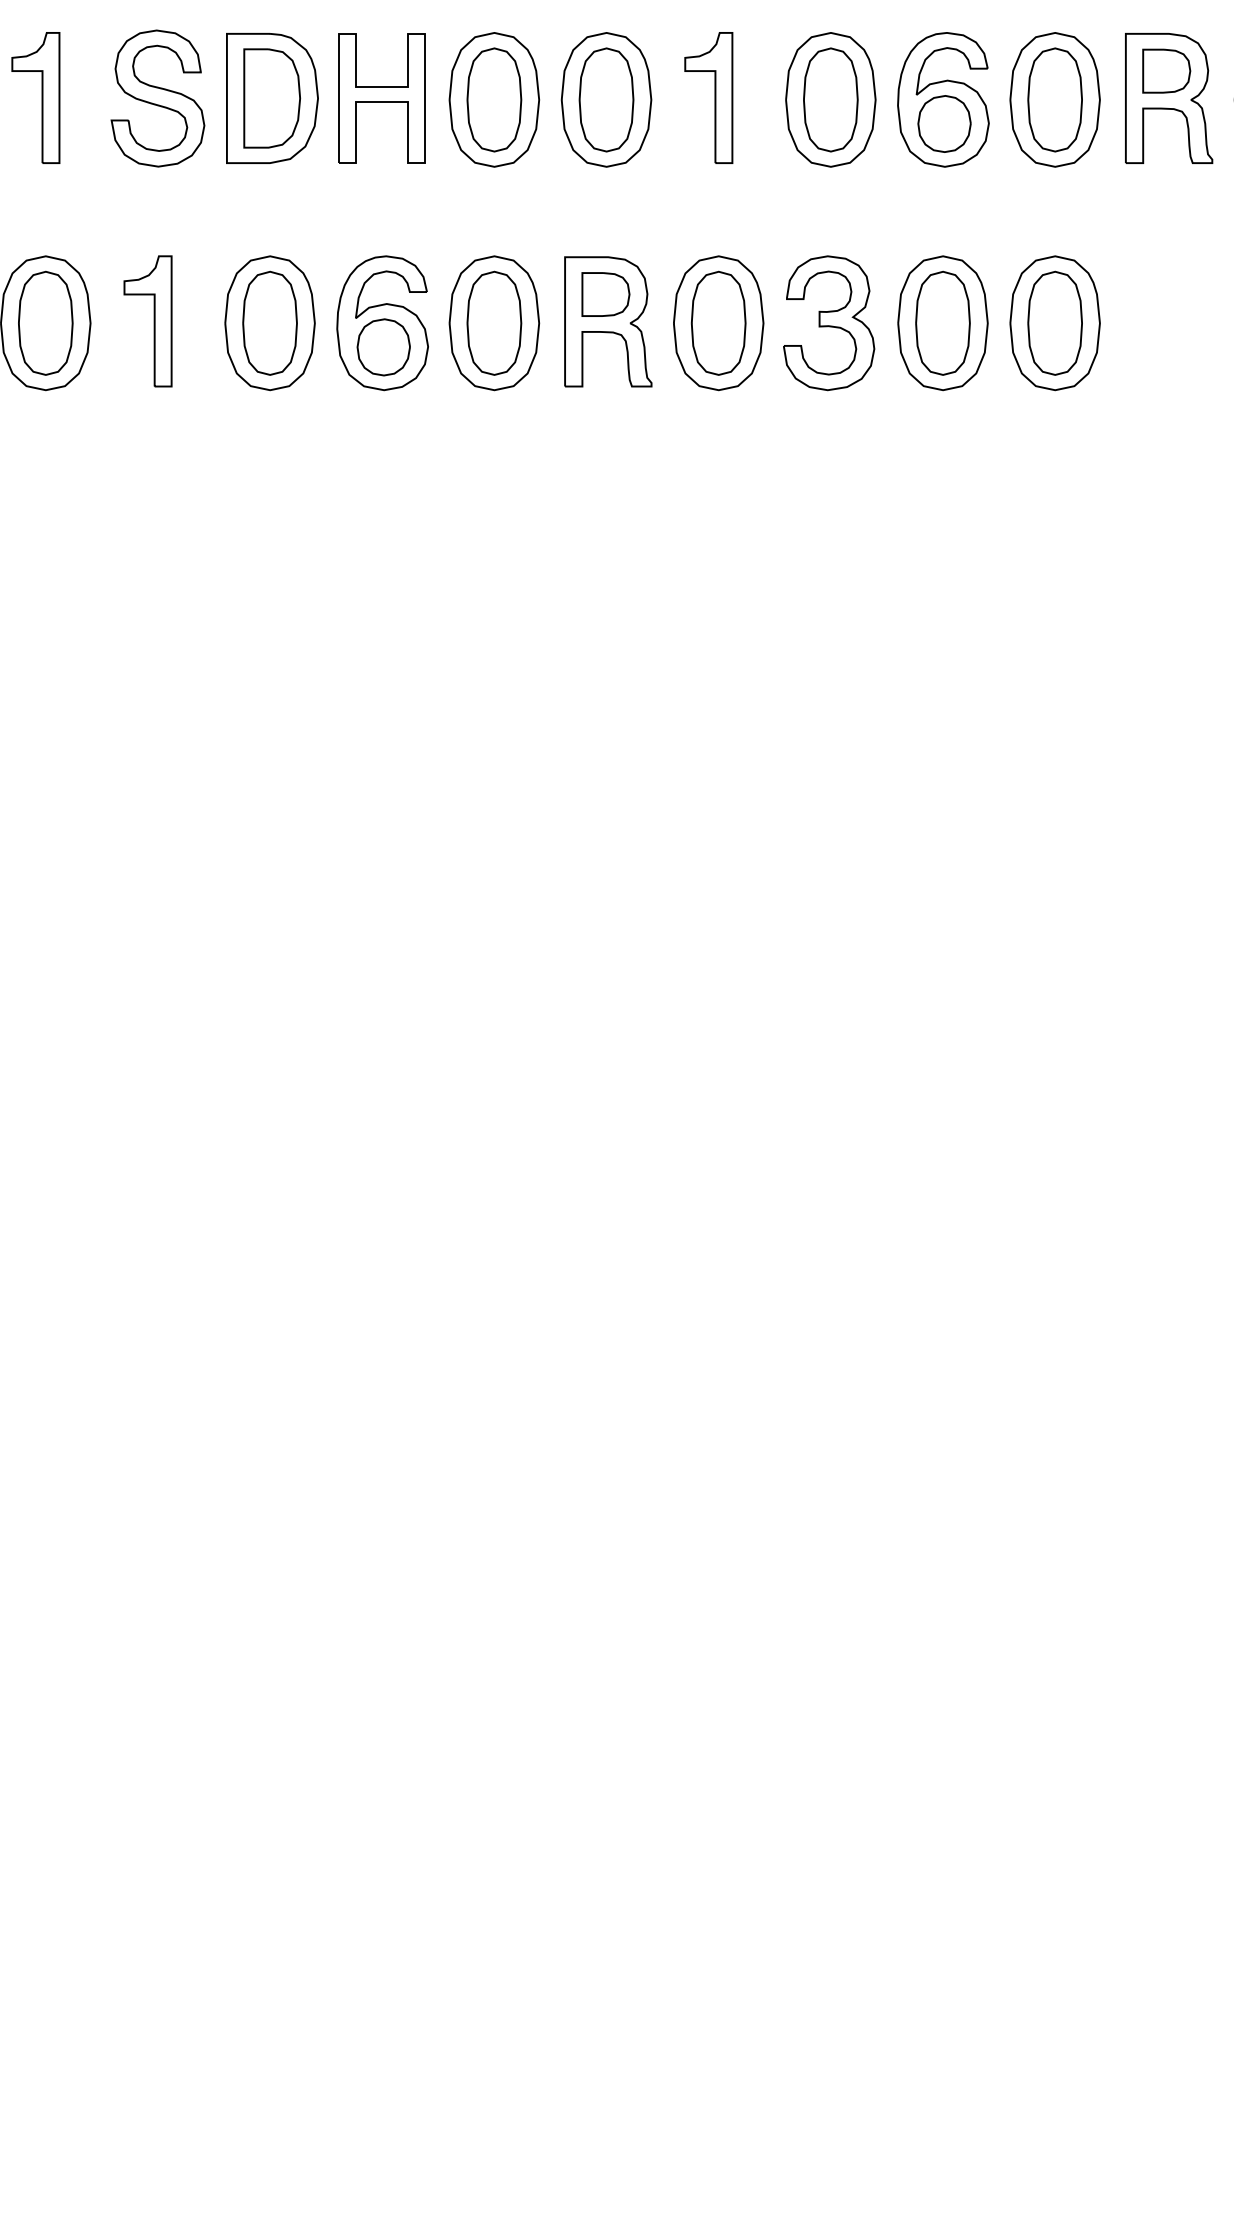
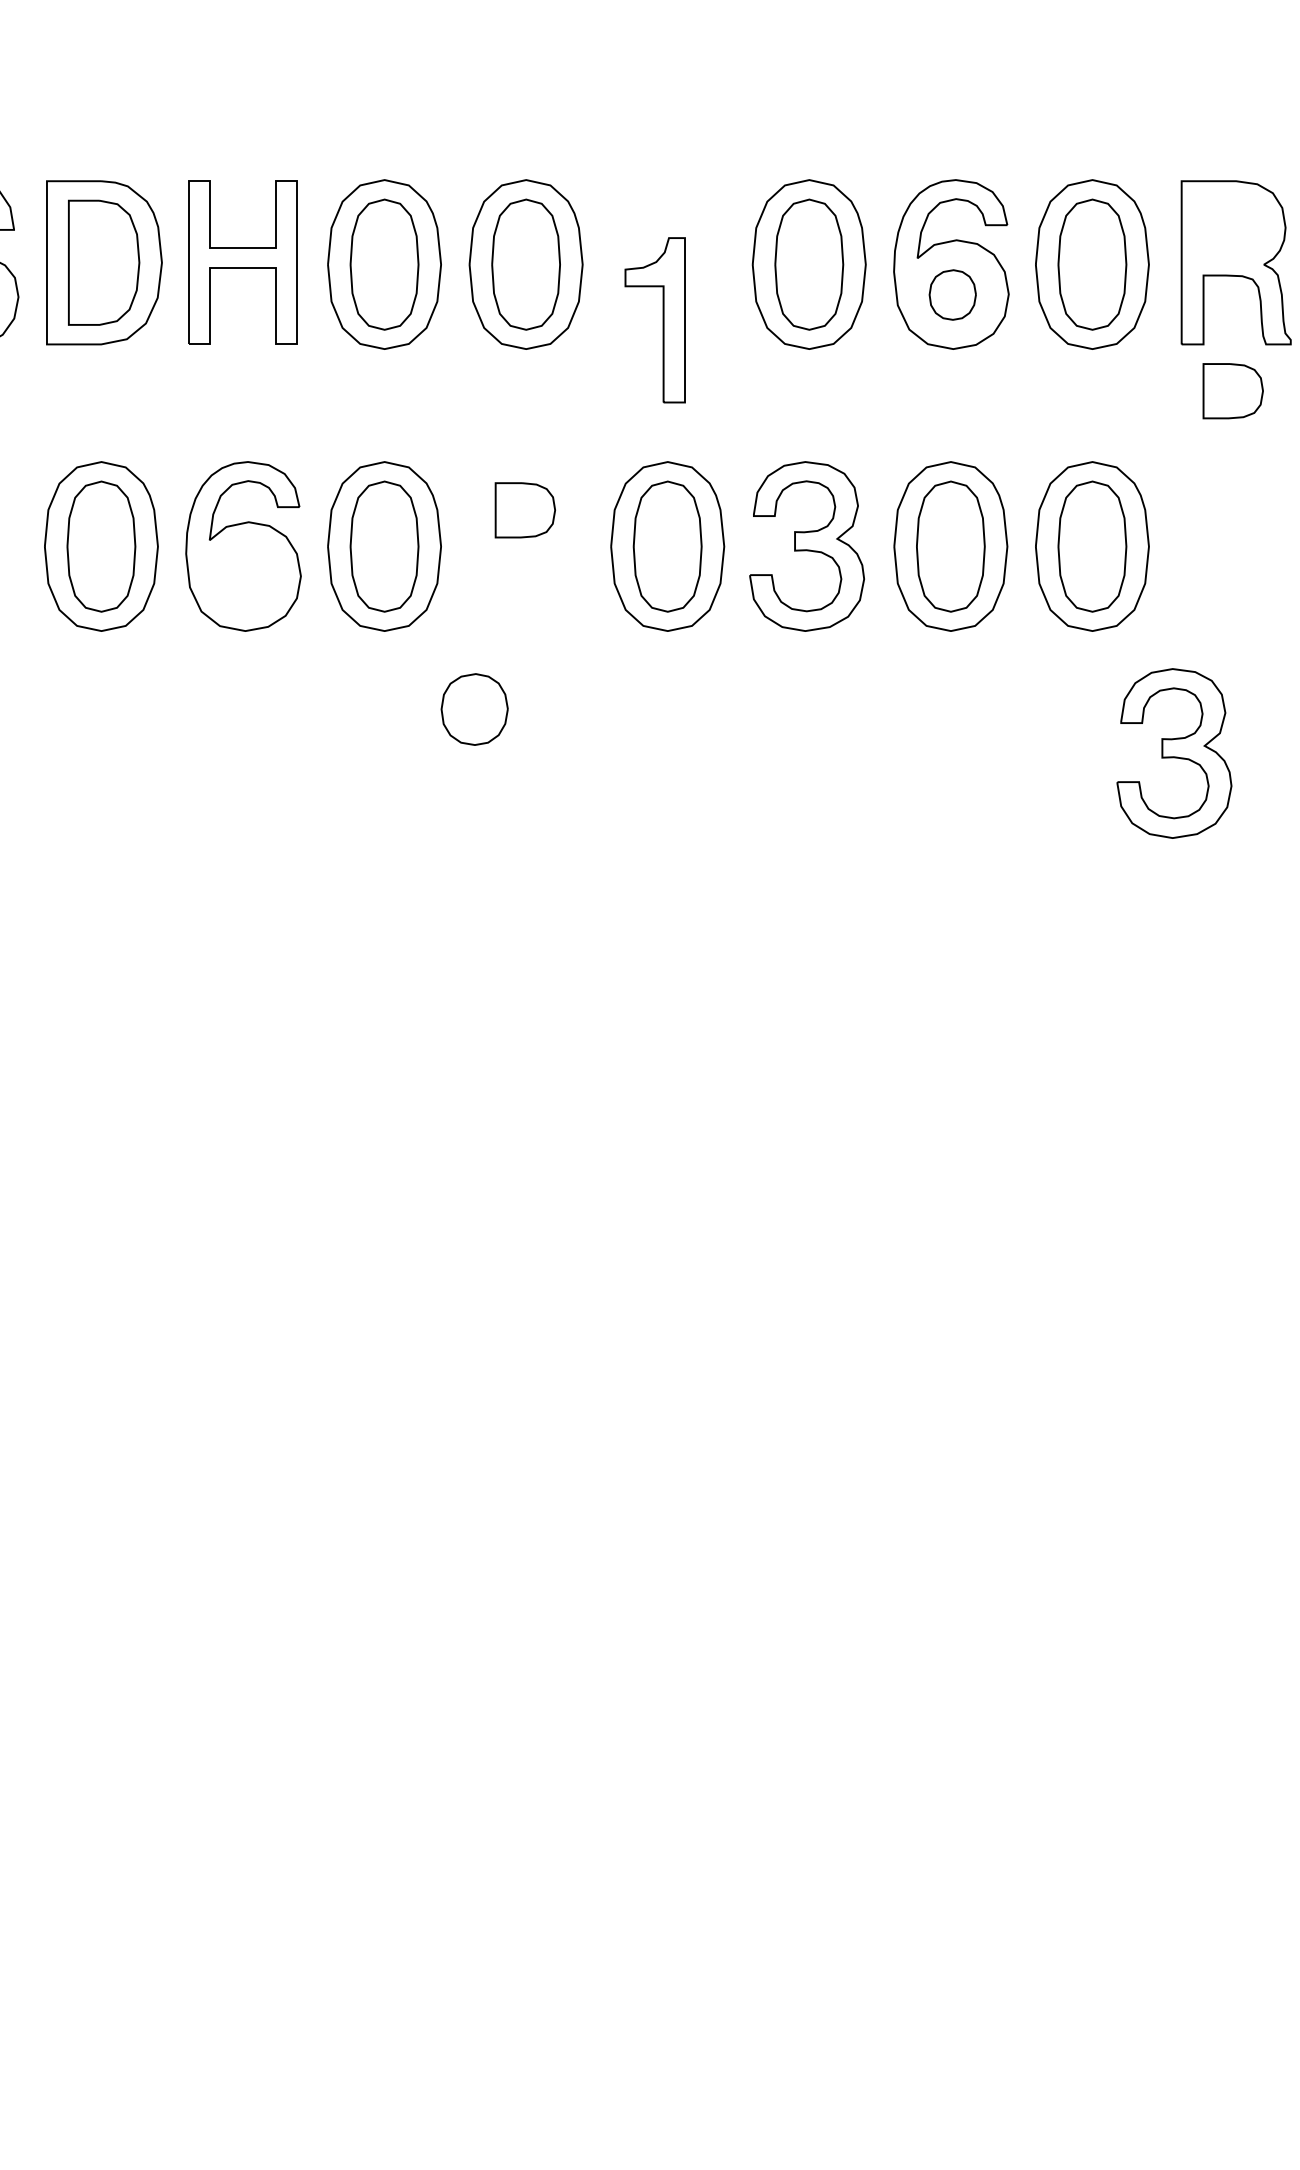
part: (1166, 70) -> (1232, 390), moved
part: (708, 97) -> (654, 319), moved
part: (944, 123) -> (952, 294), size x0.7
part: (608, 321) -> (528, 544), removed
part: (383, 347) -> (474, 709), moved
part: (1120, 487) -> (1174, 753), added

